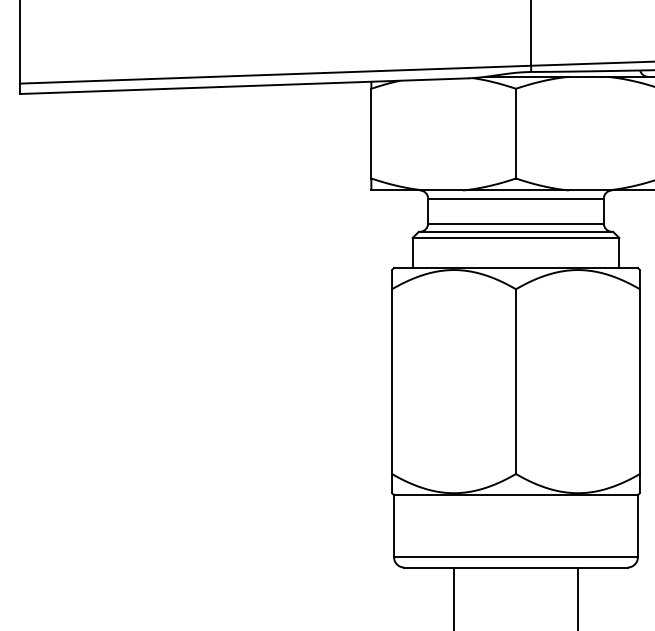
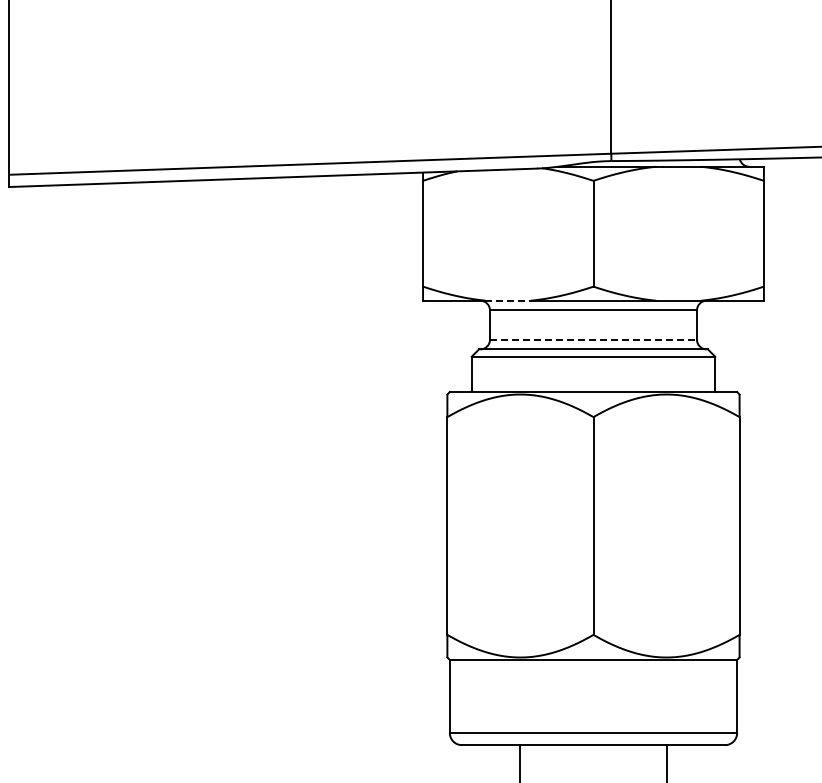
line: (443, 190) -> (508, 300), solid -> dashed
line: (515, 223) -> (593, 339), solid -> dashed

